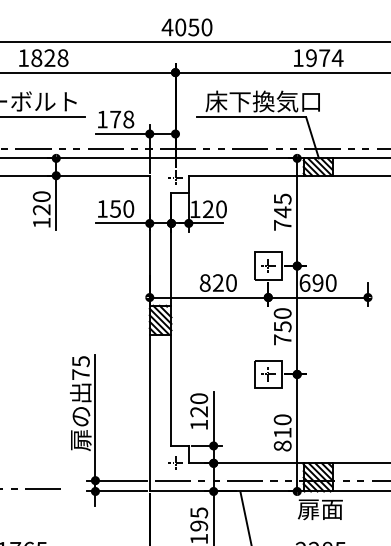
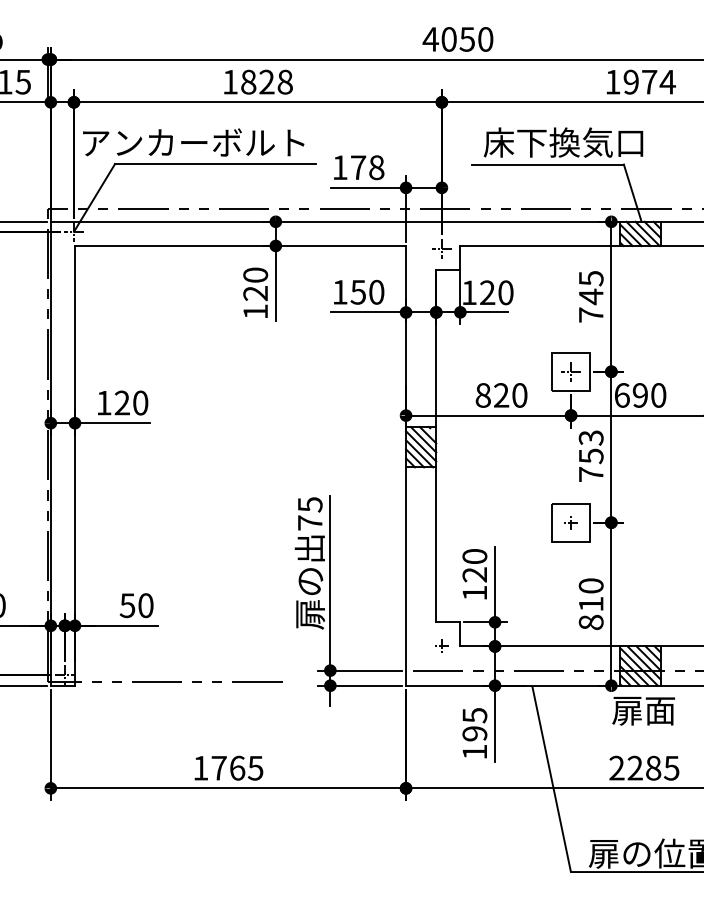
text: (282, 313) -> (590, 437), 750 -> 753
part: (267, 374) -> (570, 522), size x0.7
part: (175, 462) -> (441, 645), size x0.7

